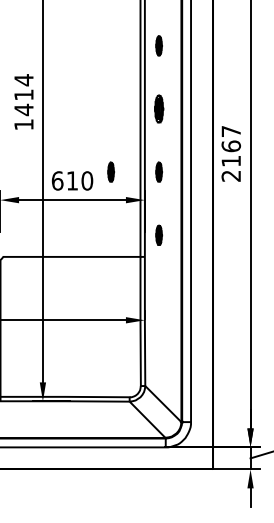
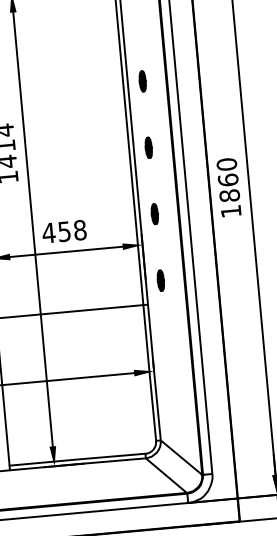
part: (158, 108) -> (148, 147), size x0.71
text: (231, 153) -> (229, 187), 2167 -> 1860
part: (110, 171) -> (103, 218), removed
text: (72, 180) -> (64, 231), 610 -> 458

